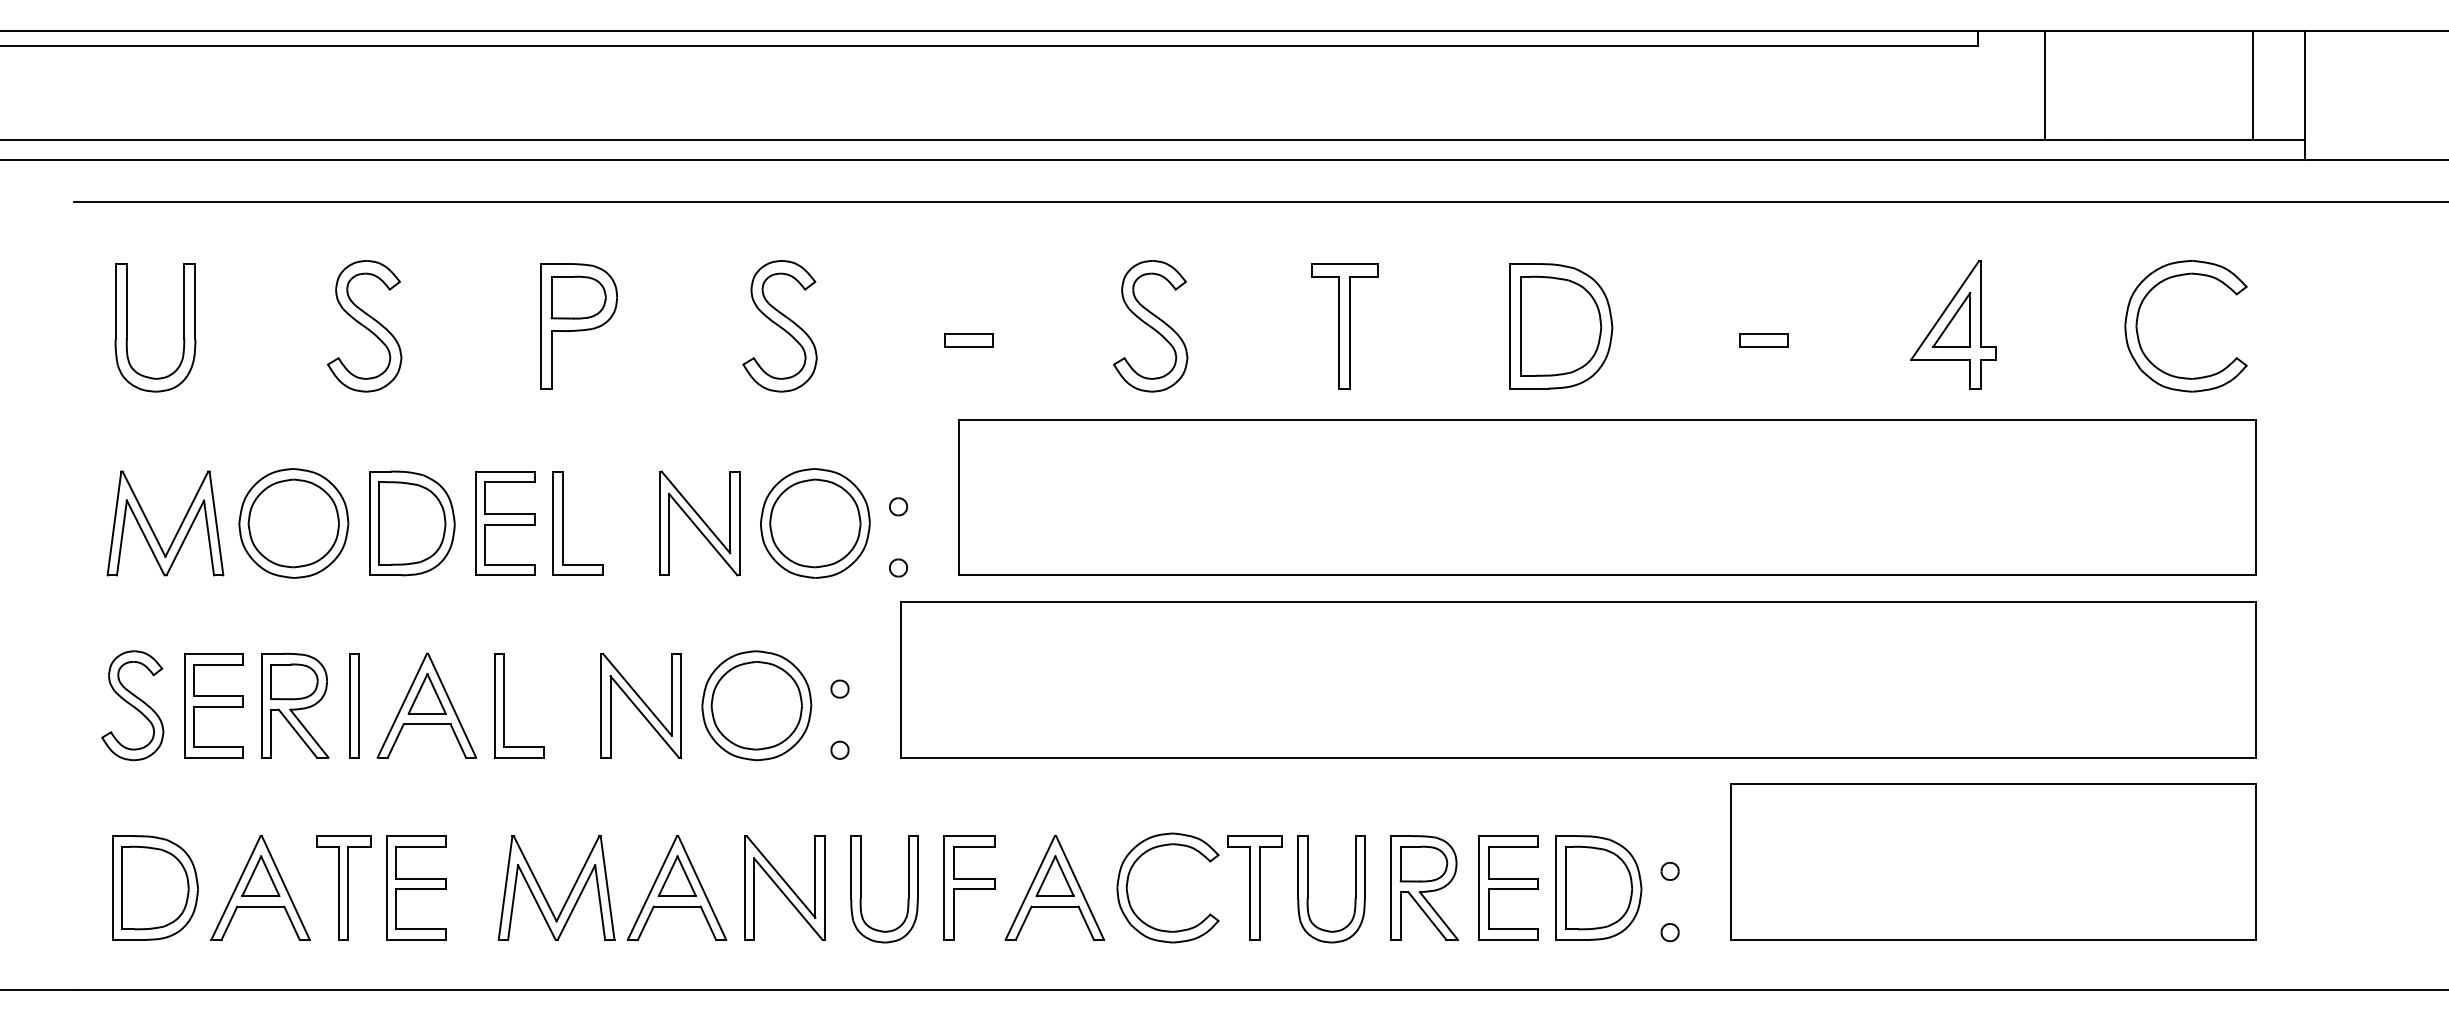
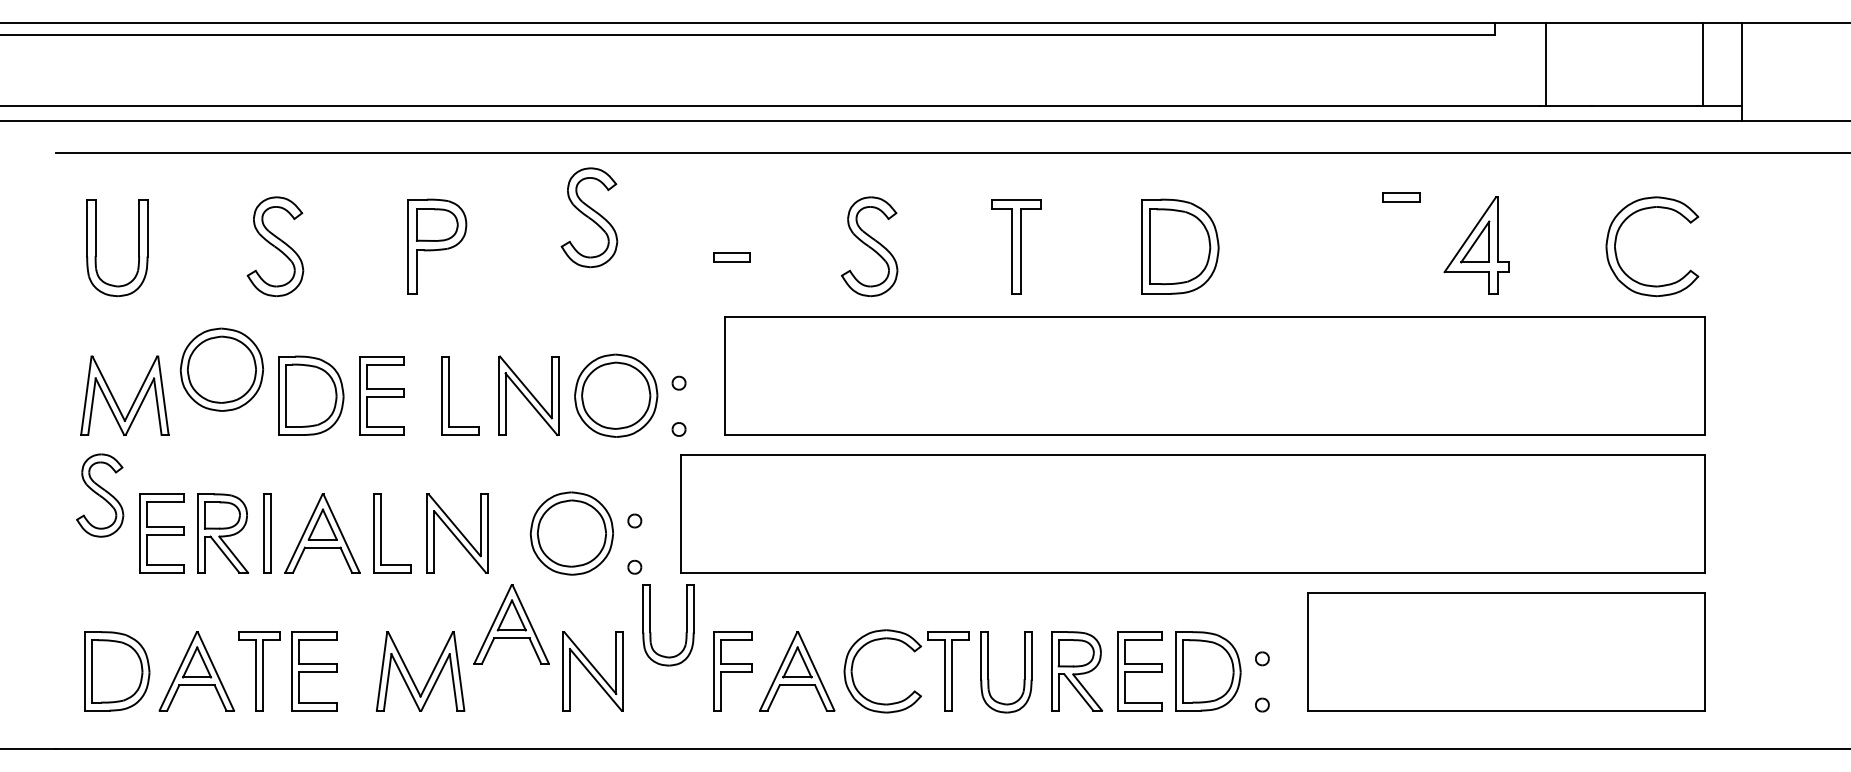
part: (780, 325) -> (589, 217), moved
part: (1764, 340) -> (1401, 197), moved
part: (293, 523) -> (221, 369), moved
part: (563, 523) -> (449, 395), moved
part: (133, 705) -> (100, 495), moved
part: (641, 705) -> (457, 533), moved
part: (676, 888) -> (511, 624), moved
part: (860, 889) -> (650, 625), moved

